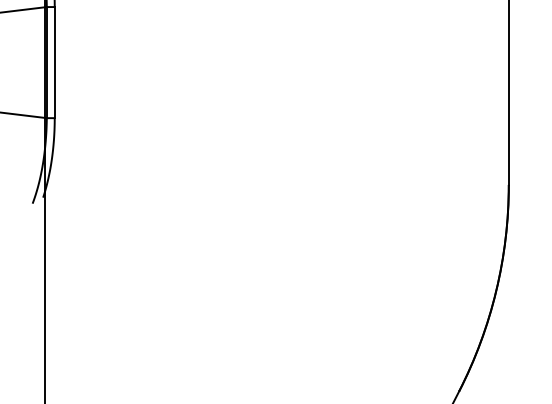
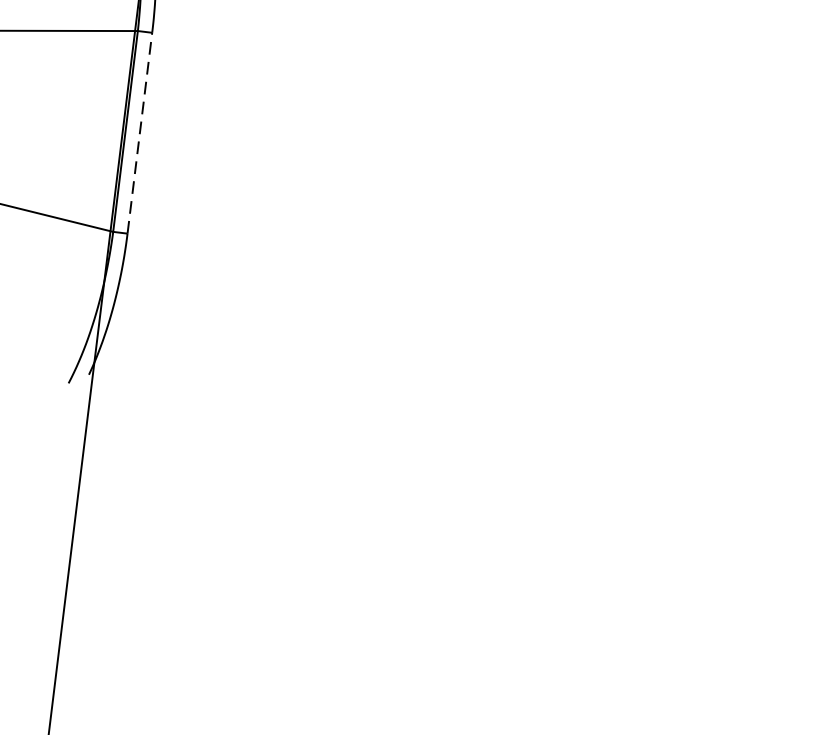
line: (54, 62) -> (139, 132), solid -> dashed

